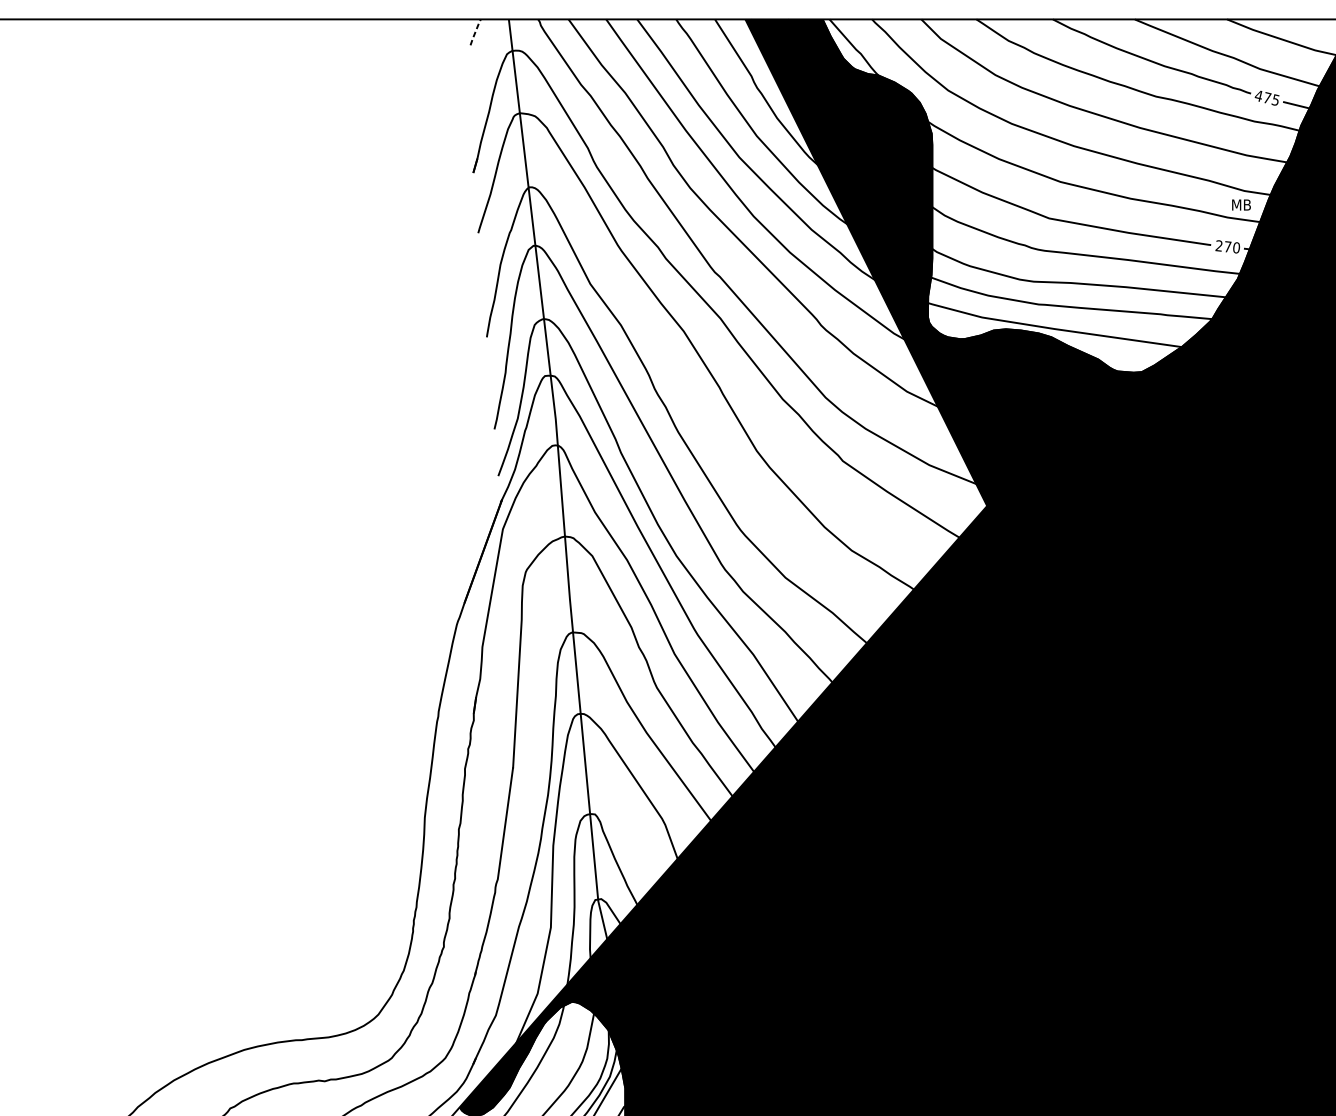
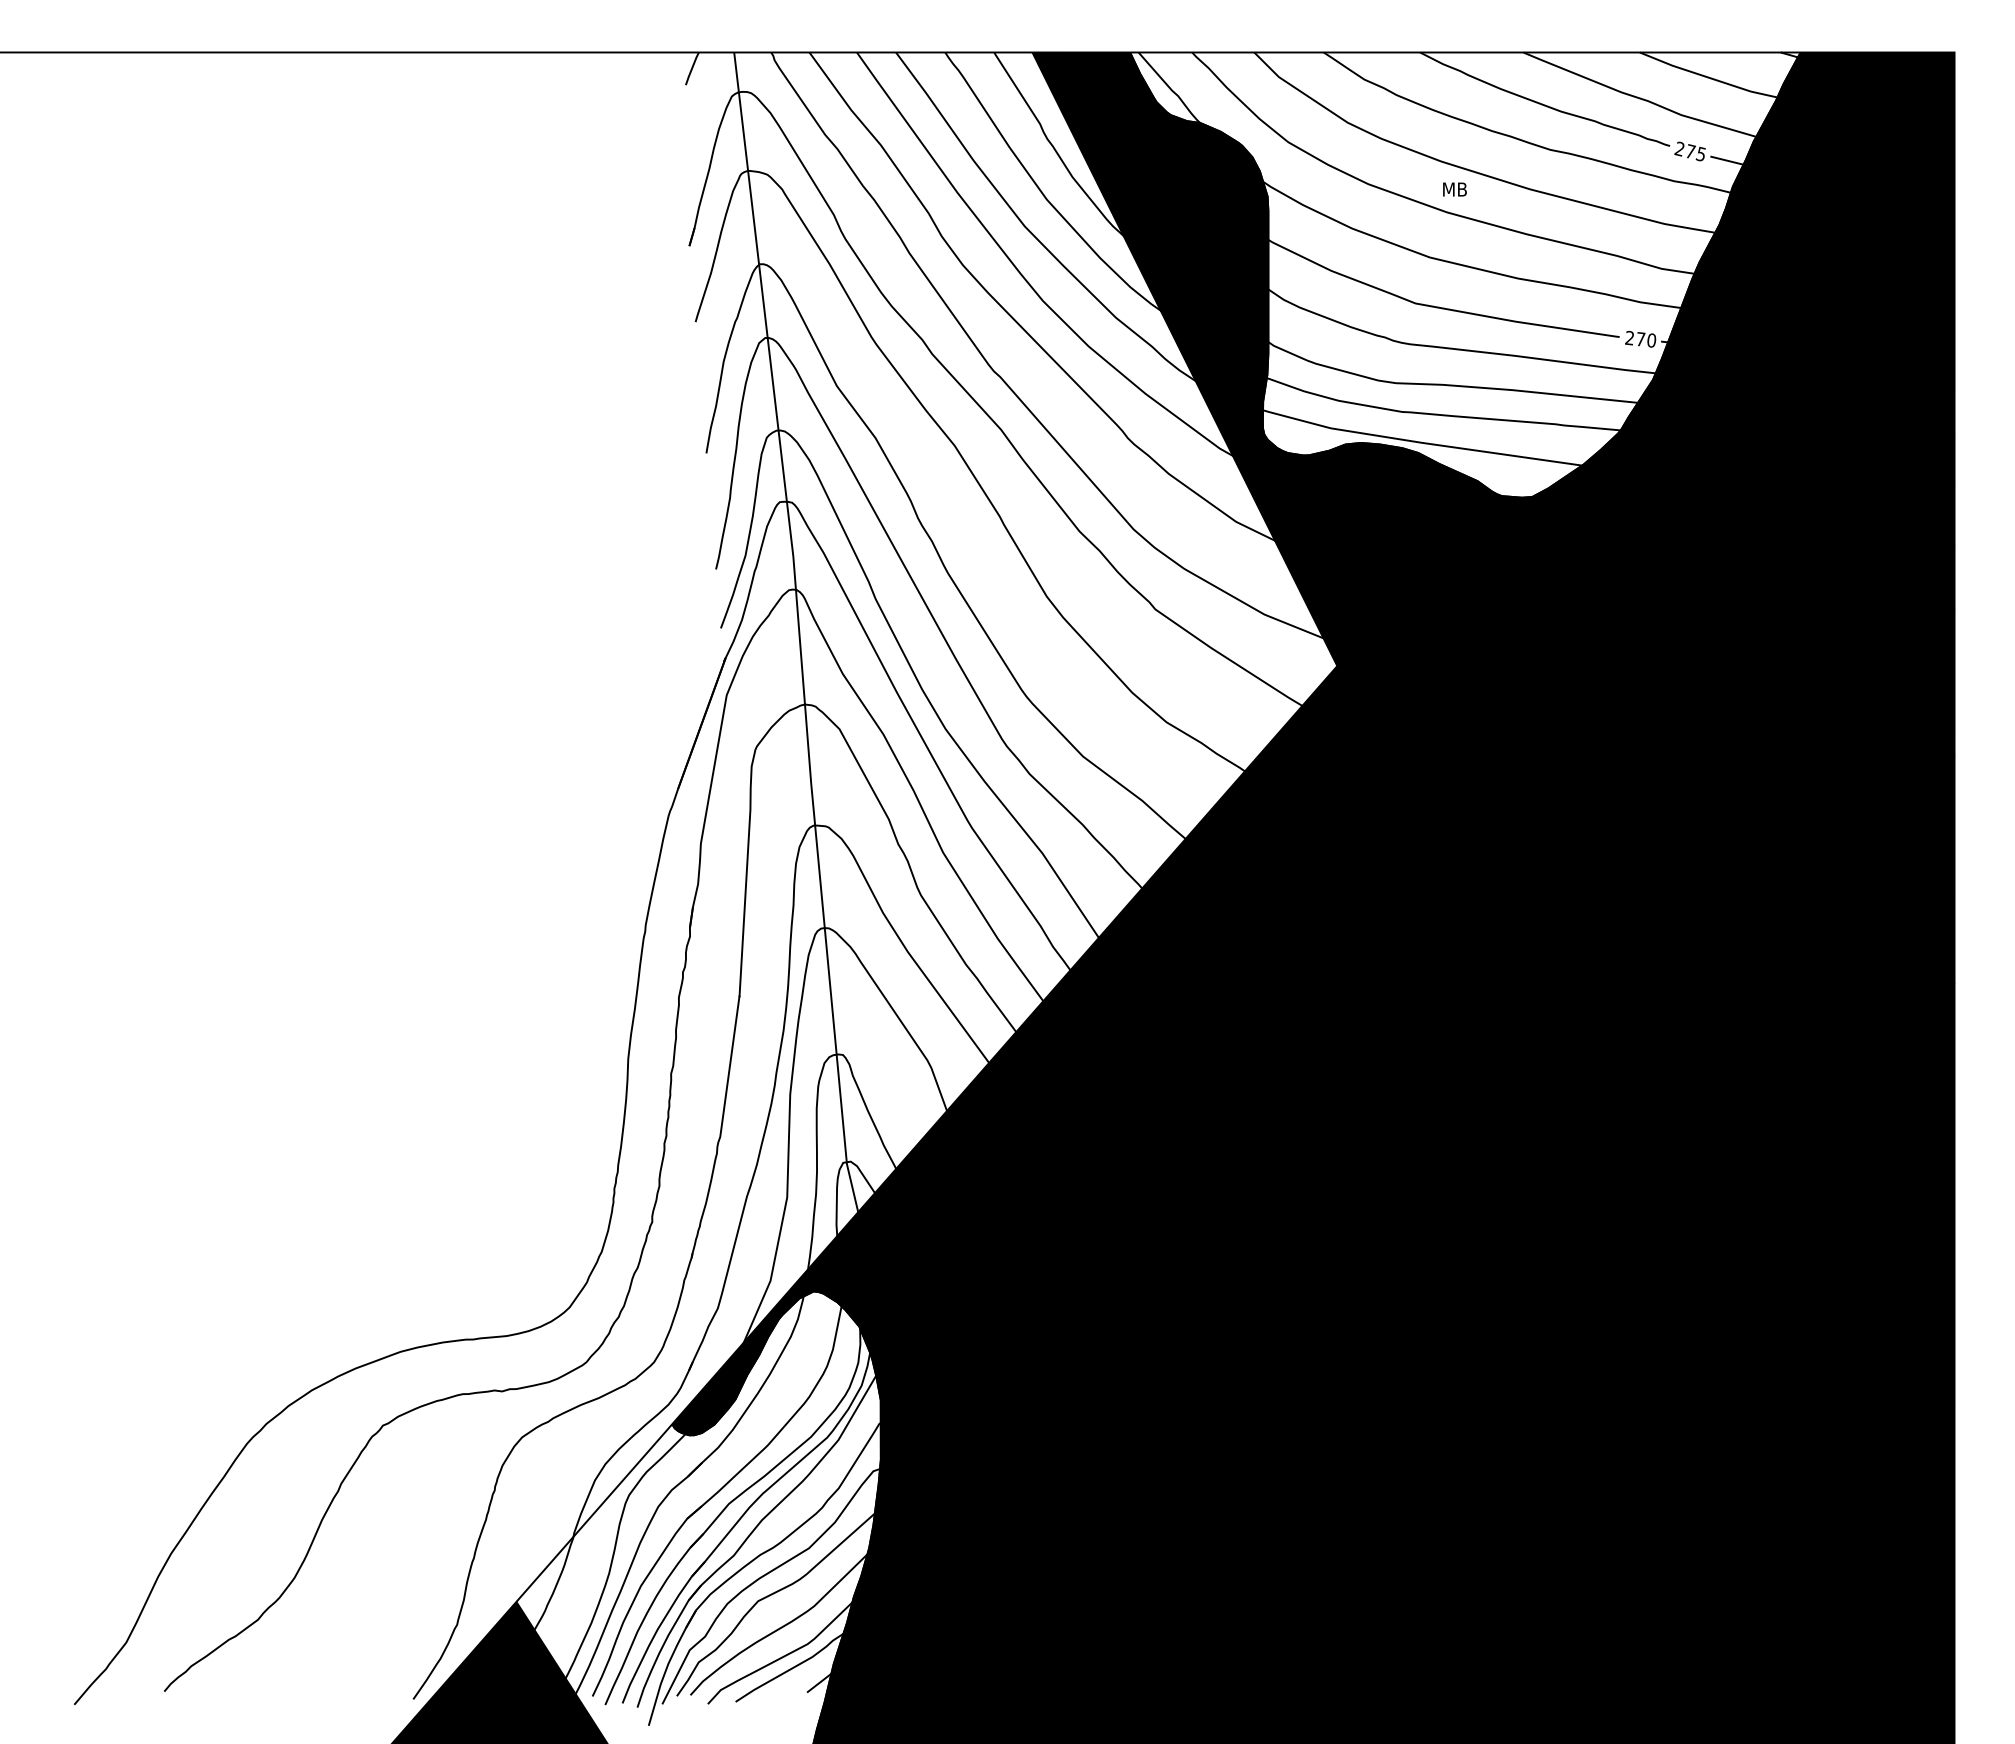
line: (475, 32) -> (692, 68), dashed -> solid
text: (1258, 95) -> (1679, 148), 475 -> 275
text: (1241, 204) -> (1454, 189), moved

